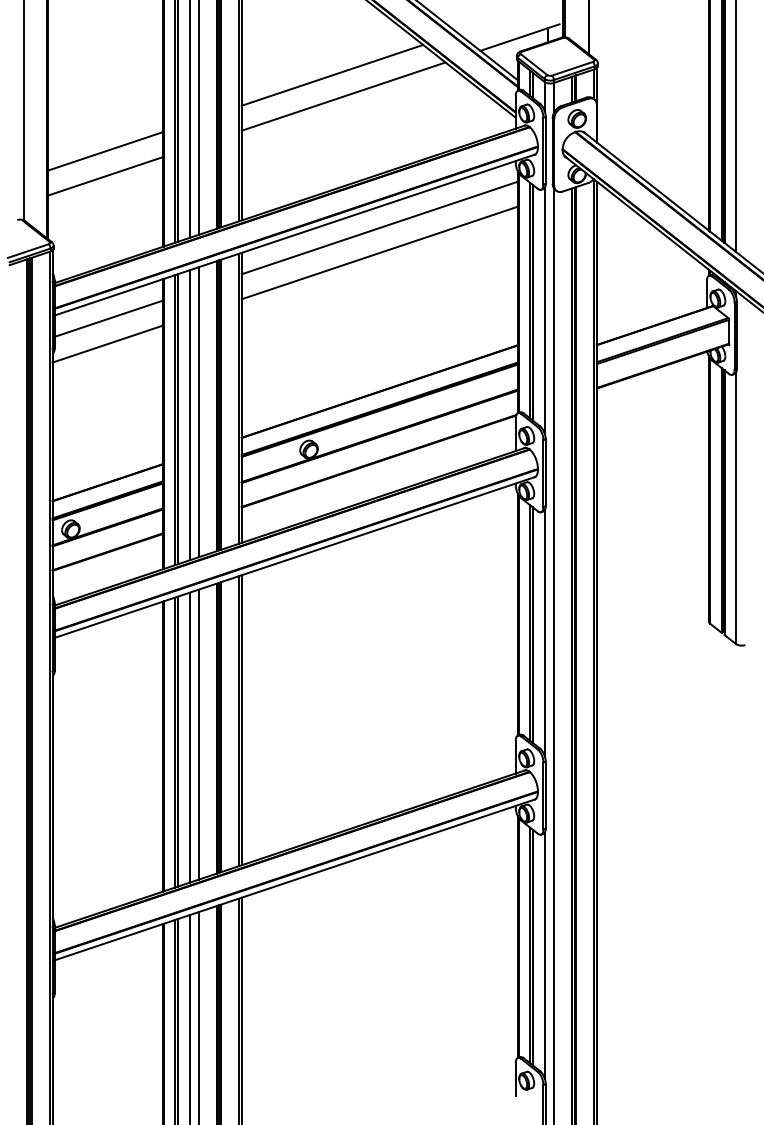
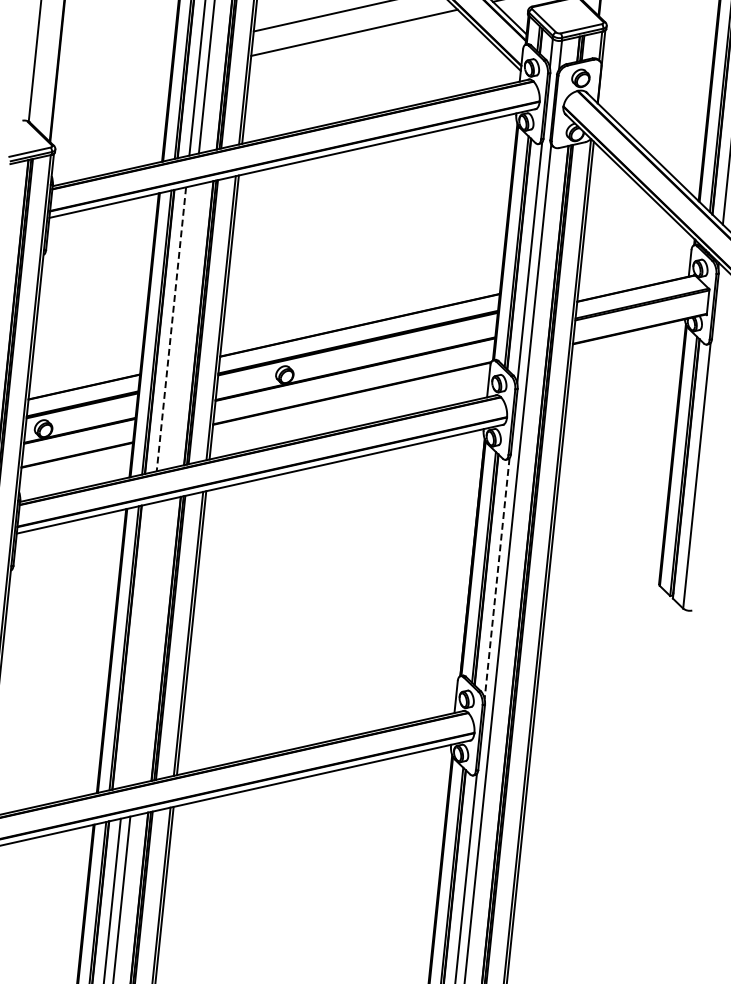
line: (104, 151) -> (114, 62), removed
line: (104, 176) -> (112, 86), removed
line: (379, 227) -> (376, 164), removed
line: (379, 252) -> (373, 189), removed
line: (108, 318) -> (101, 226), removed
line: (107, 343) -> (98, 250), removed
line: (199, 412) -> (181, 327), removed
line: (189, 415) -> (171, 329), solid -> dashed
line: (544, 633) -> (496, 578), solid -> dashed
line: (199, 734) -> (148, 642), removed
line: (189, 737) -> (138, 644), removed

